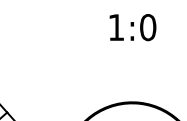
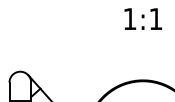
text: (147, 28) -> (155, 19), 1:0 -> 1:1

